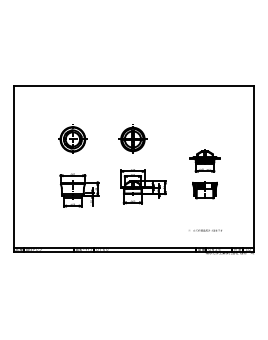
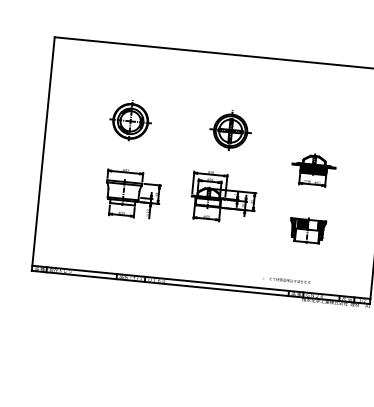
part: (132, 138) -> (230, 129), moved
part: (204, 190) -> (306, 231), moved
text: (205, 230) -> (286, 280), moved

